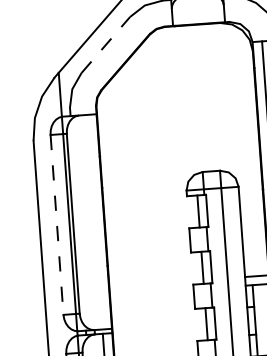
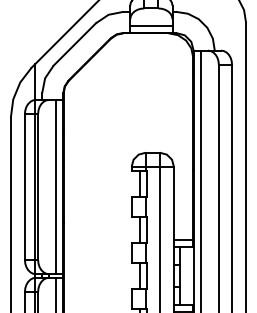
line: (198, 14) -> (151, 25), added
line: (106, 44) -> (75, 44), dashed -> solid
line: (94, 221) -> (55, 186), added
line: (56, 225) -> (24, 187), dashed -> solid

